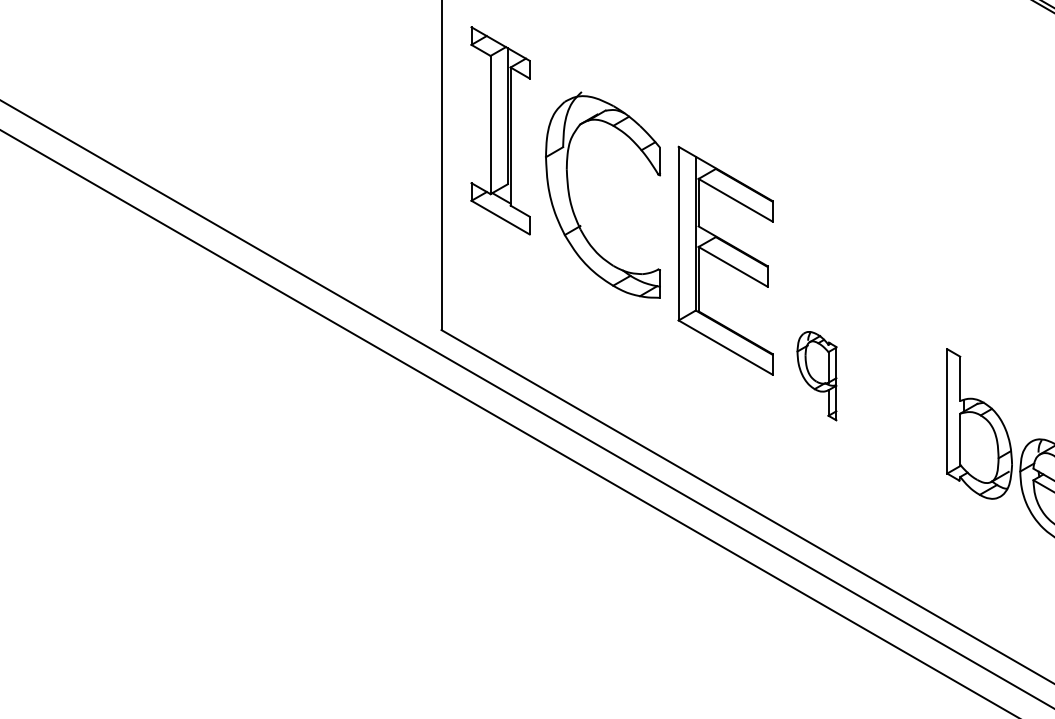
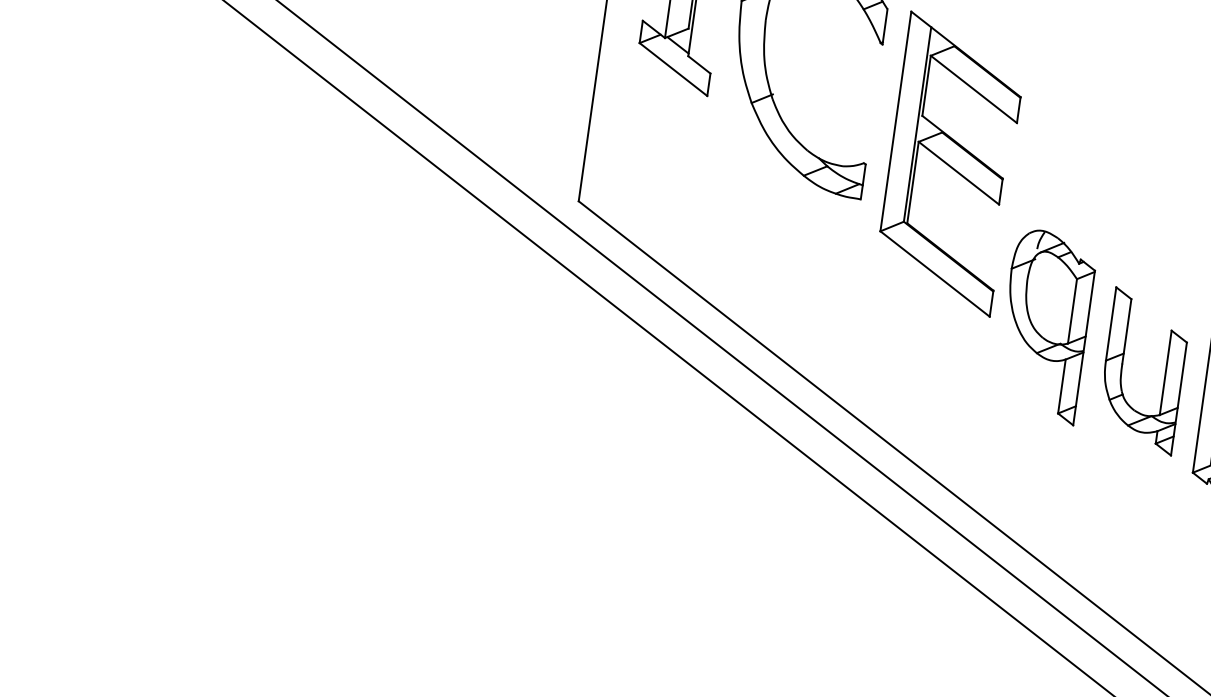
part: (816, 375) -> (1044, 325), size x1.67
part: (881, 400) -> (1122, 368), added

